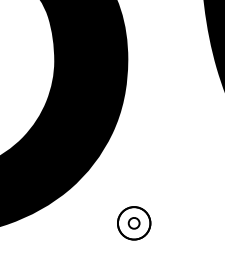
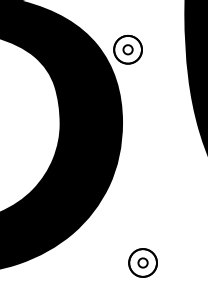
part: (133, 222) -> (142, 262), moved

